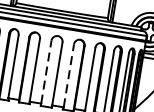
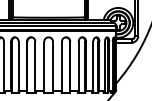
line: (46, 72) -> (44, 66), dashed -> solid
line: (68, 76) -> (61, 66), dashed -> solid

